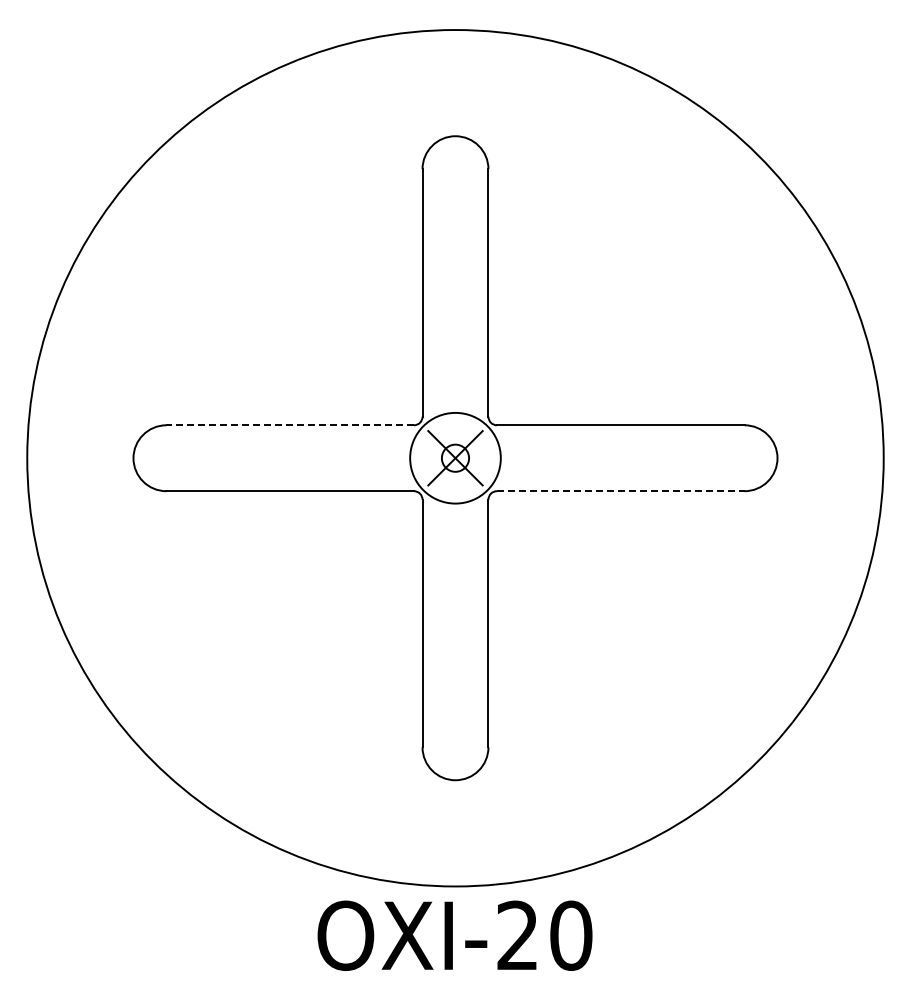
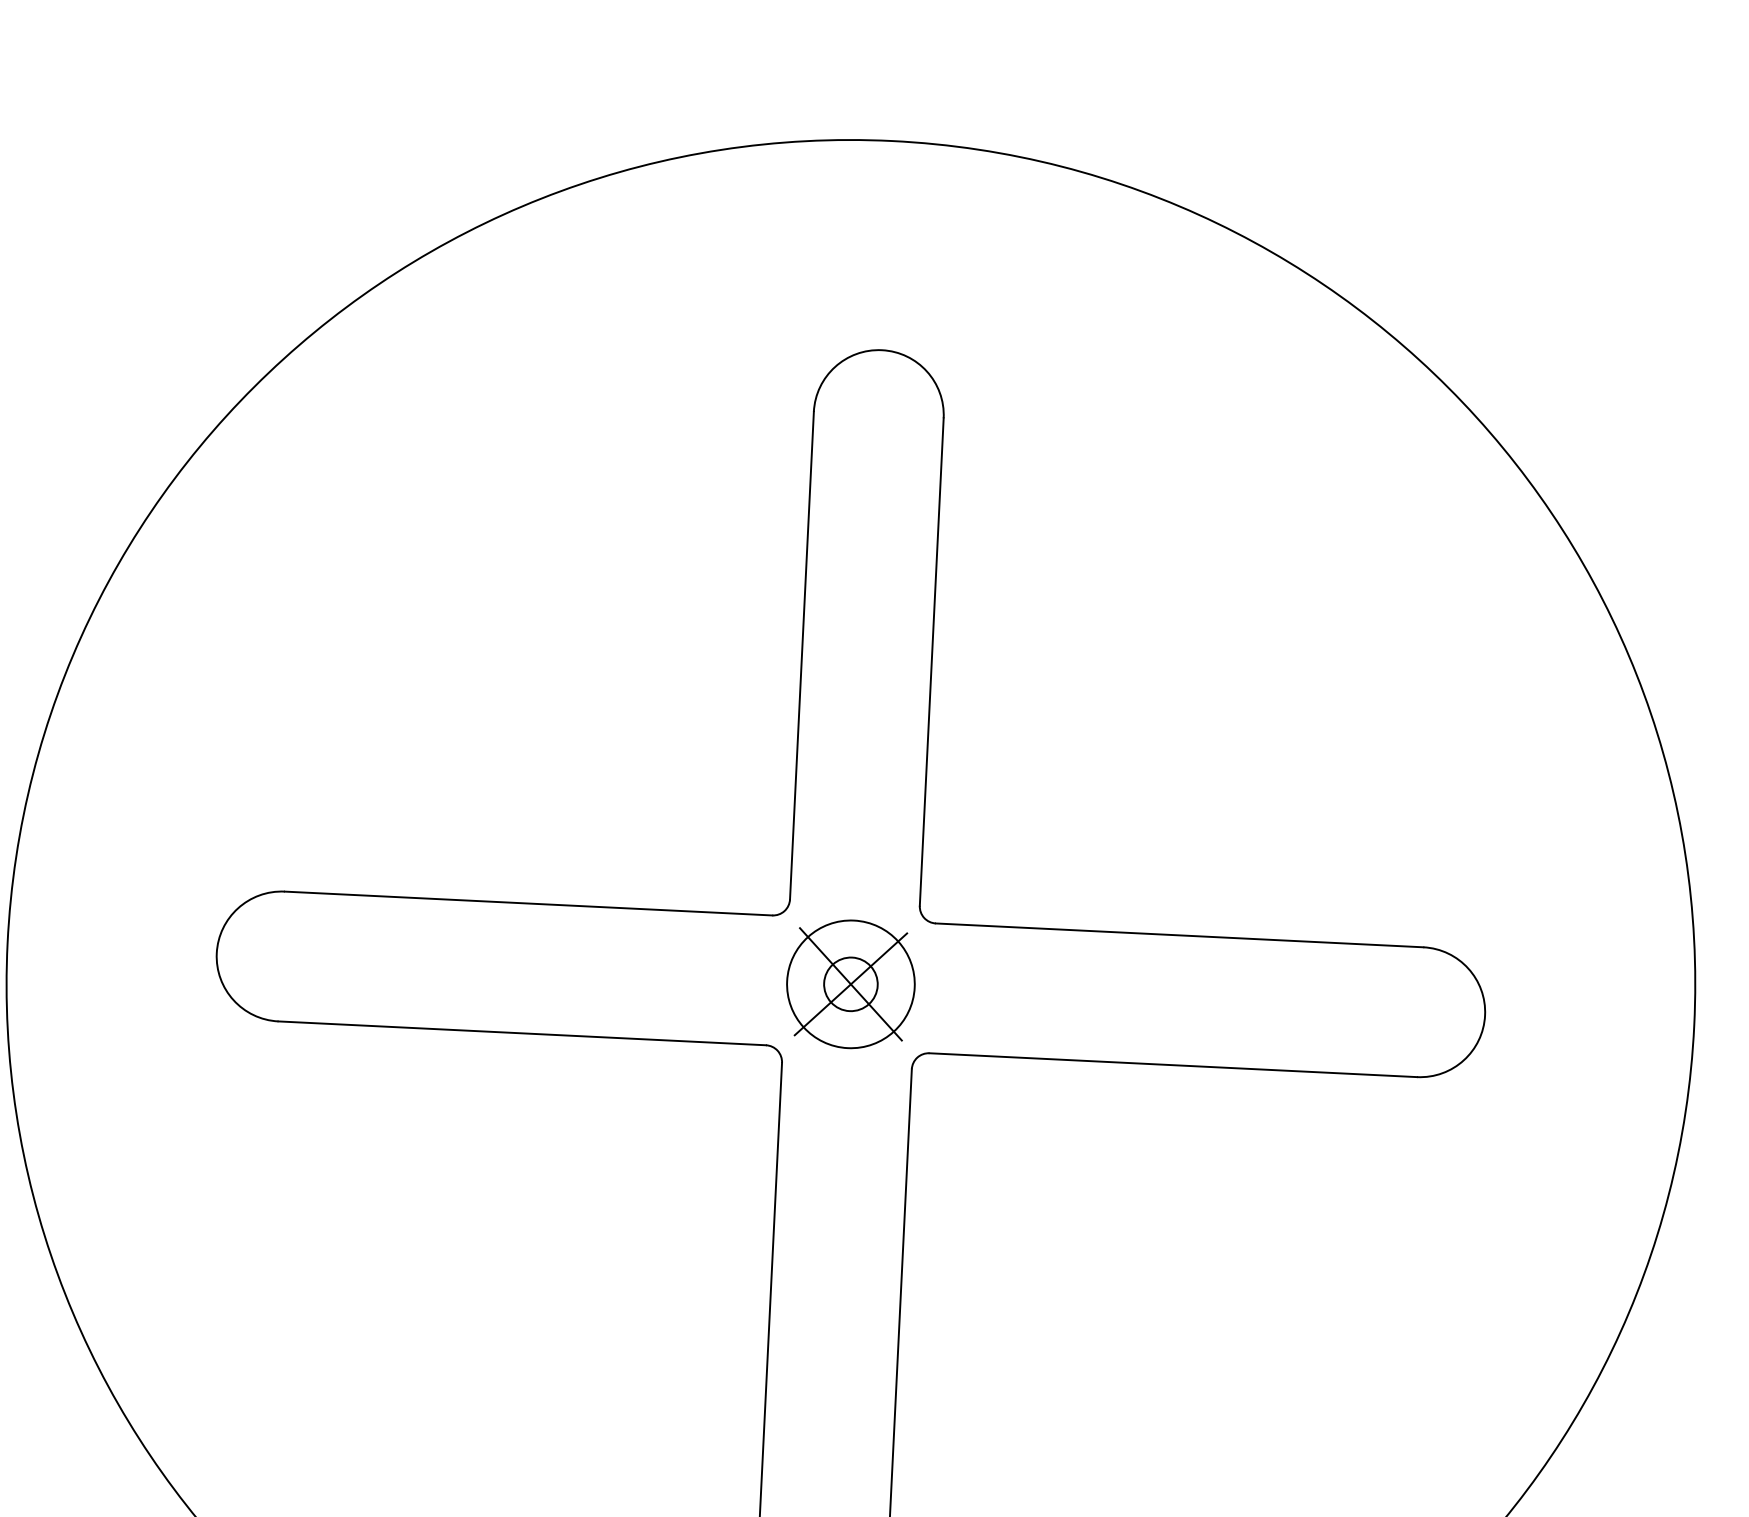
line: (290, 425) -> (529, 903), dashed -> solid
circle: (455, 457) -> (851, 982), size x0.71
line: (620, 491) -> (1172, 1065), dashed -> solid

